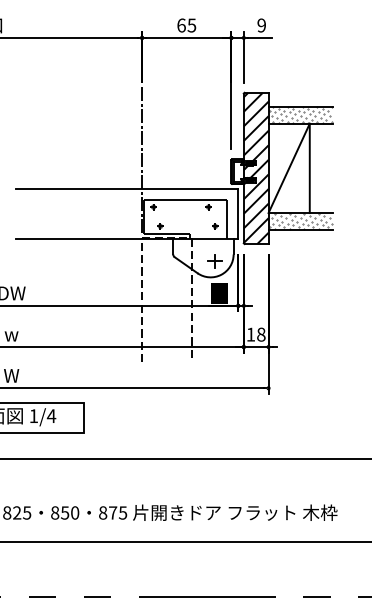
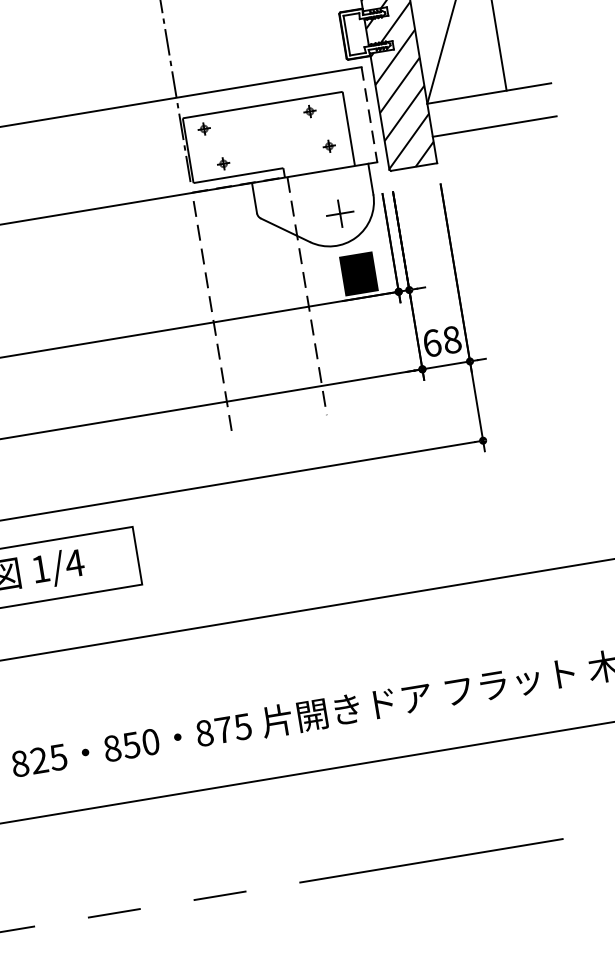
line: (238, 213) -> (369, 114), solid -> dashed
hatch: (300, 221) -> (491, 109), removed
text: (250, 334) -> (431, 343), 18 -> 68

